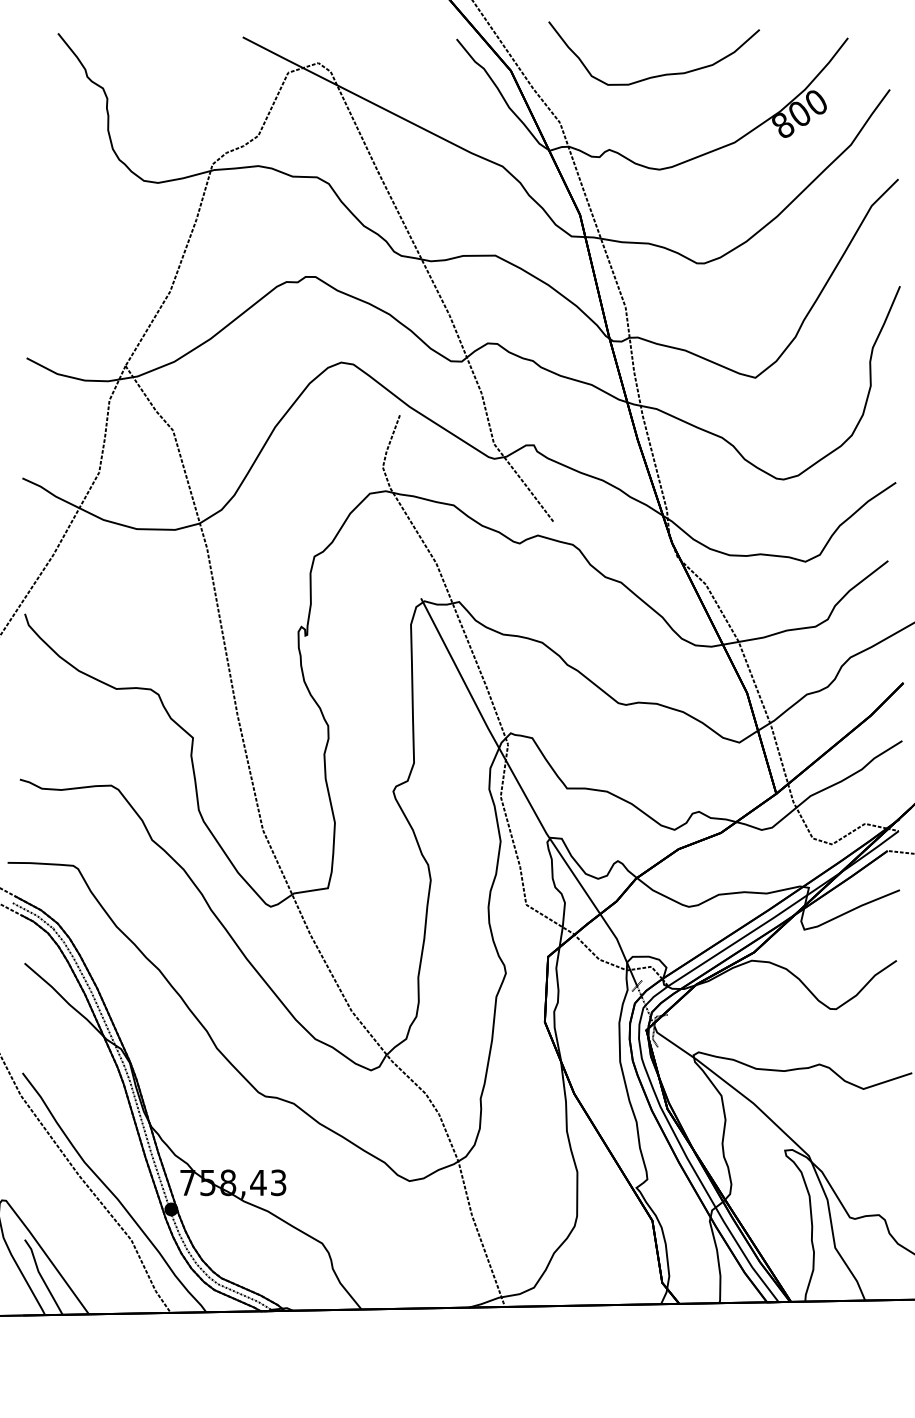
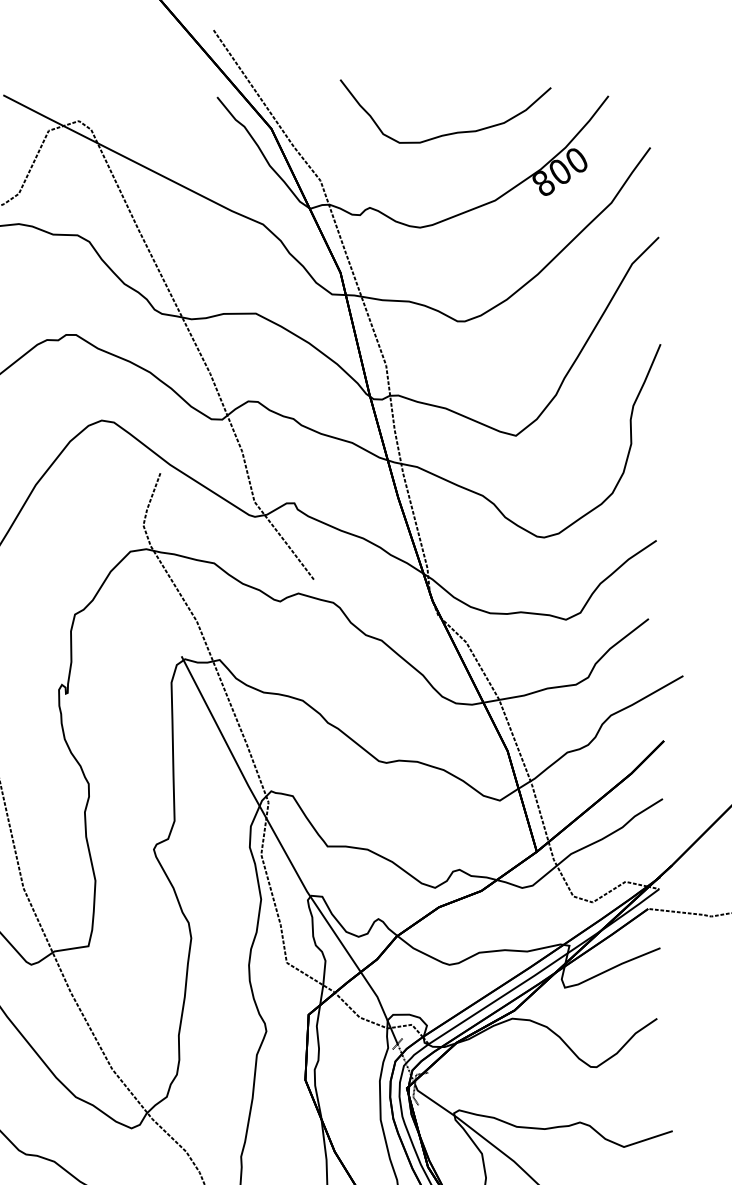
curve: (660, 74) -> (452, 132), moved

